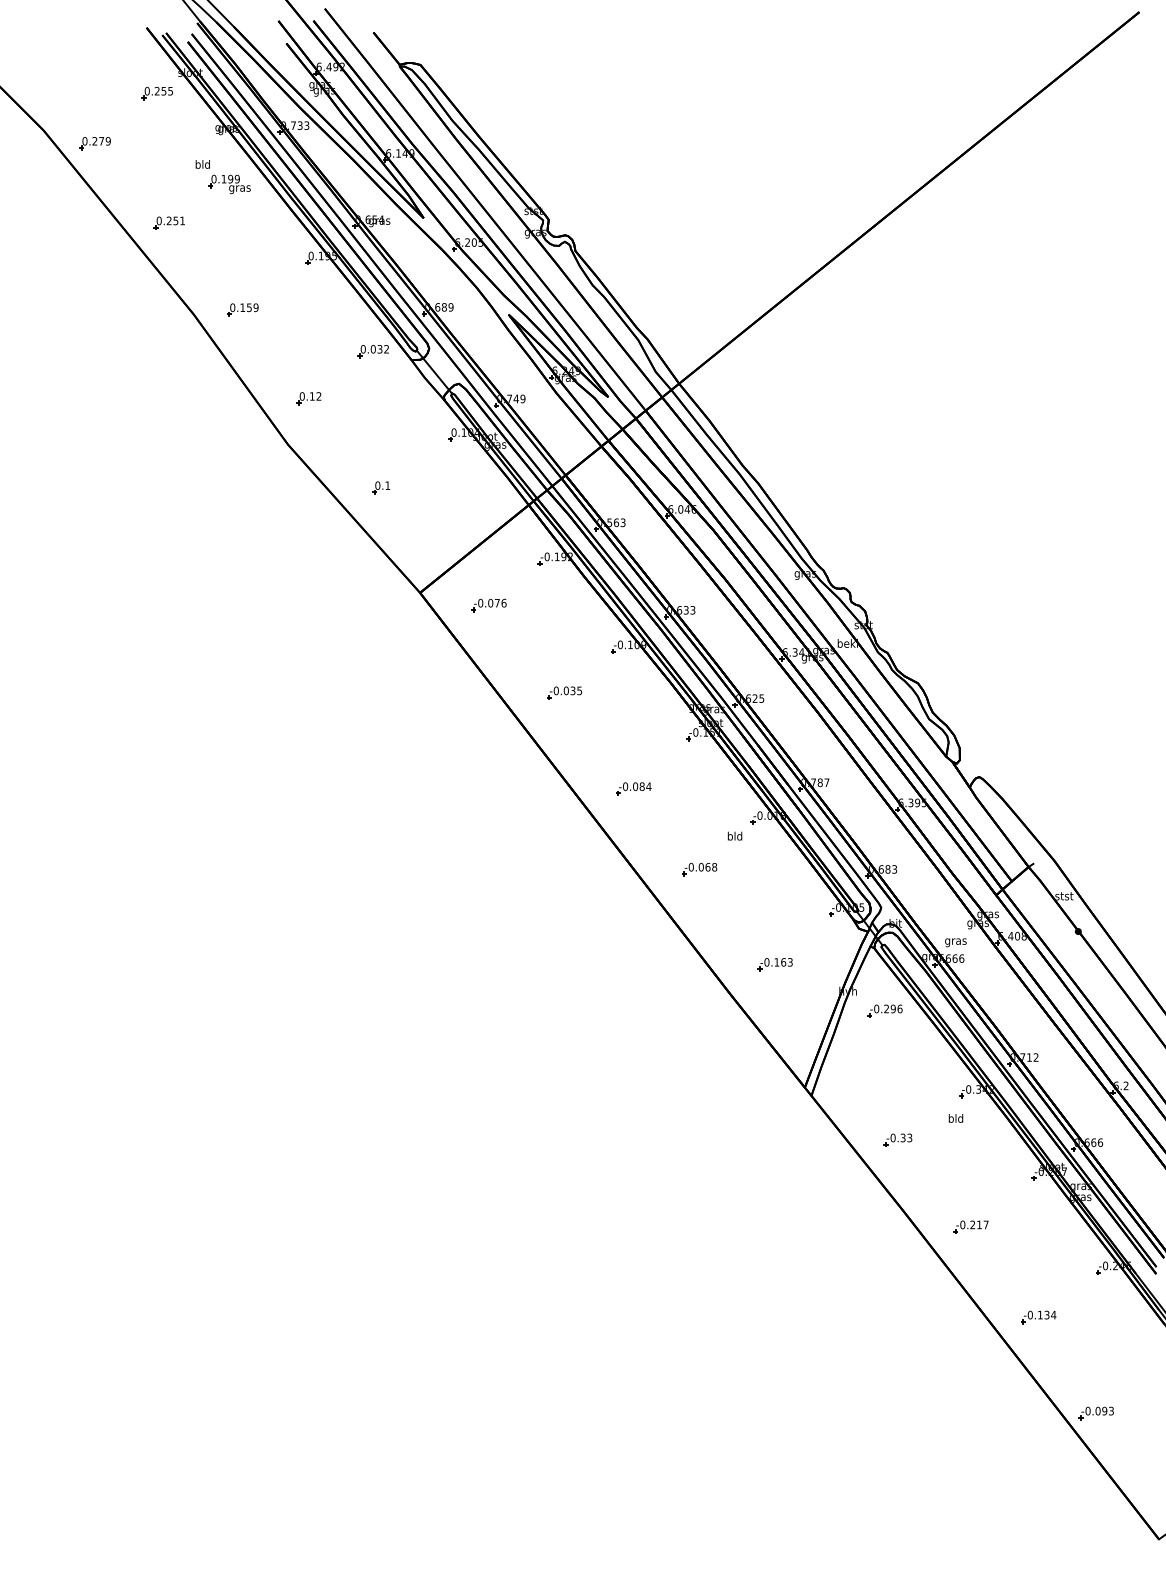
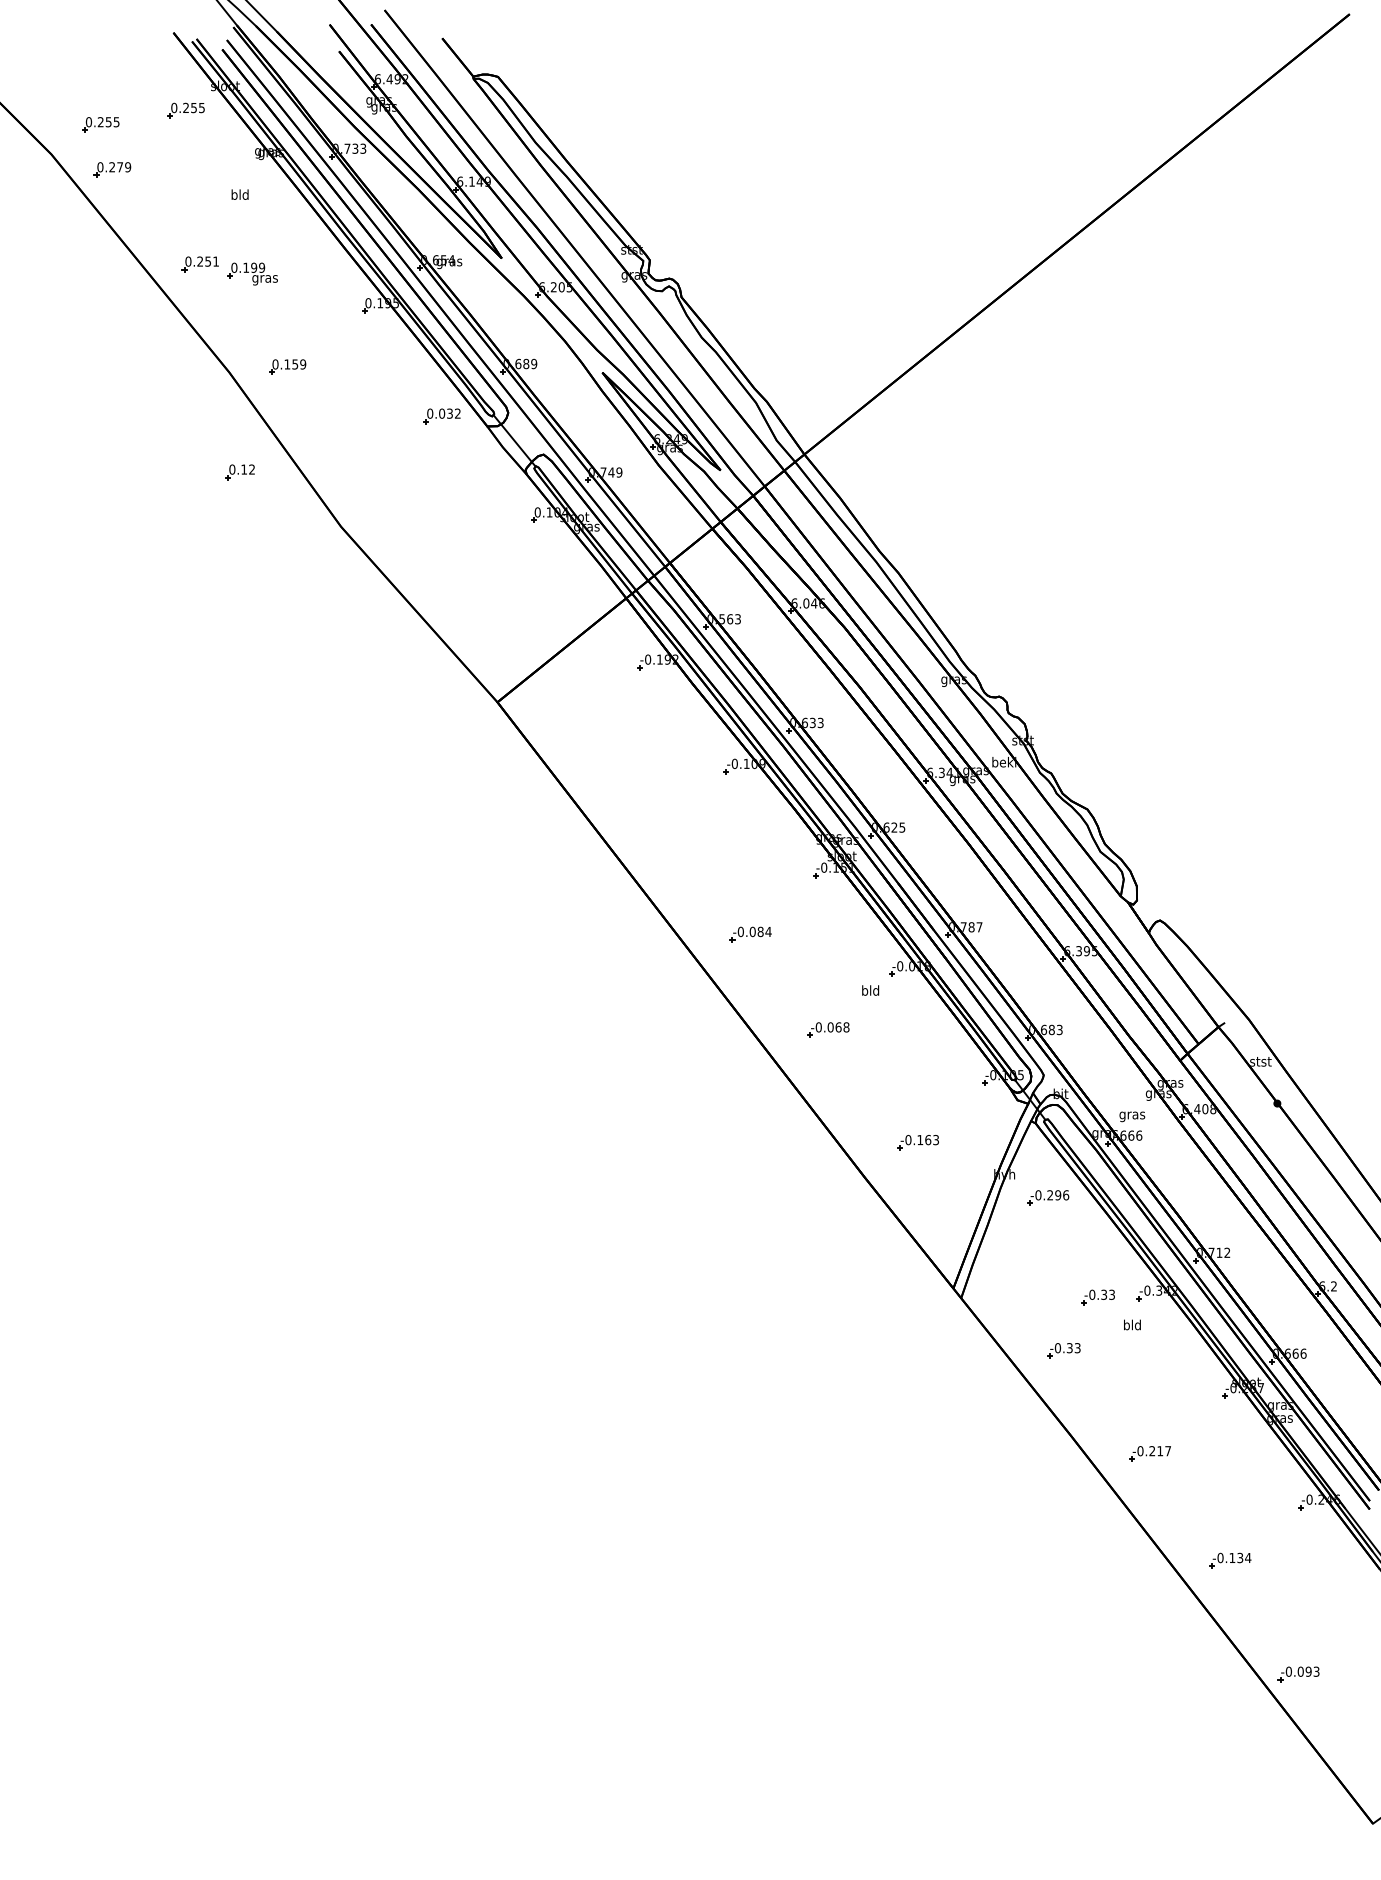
part: (84, 105) -> (99, 124), added
part: (229, 184) -> (252, 274), moved
part: (308, 398) -> (239, 472), moved
part: (381, 487) -> (451, 577), removed
part: (488, 605) -> (578, 717), removed
part: (564, 692) -> (668, 820), removed
part: (926, 1094) -> (1097, 1296), added

